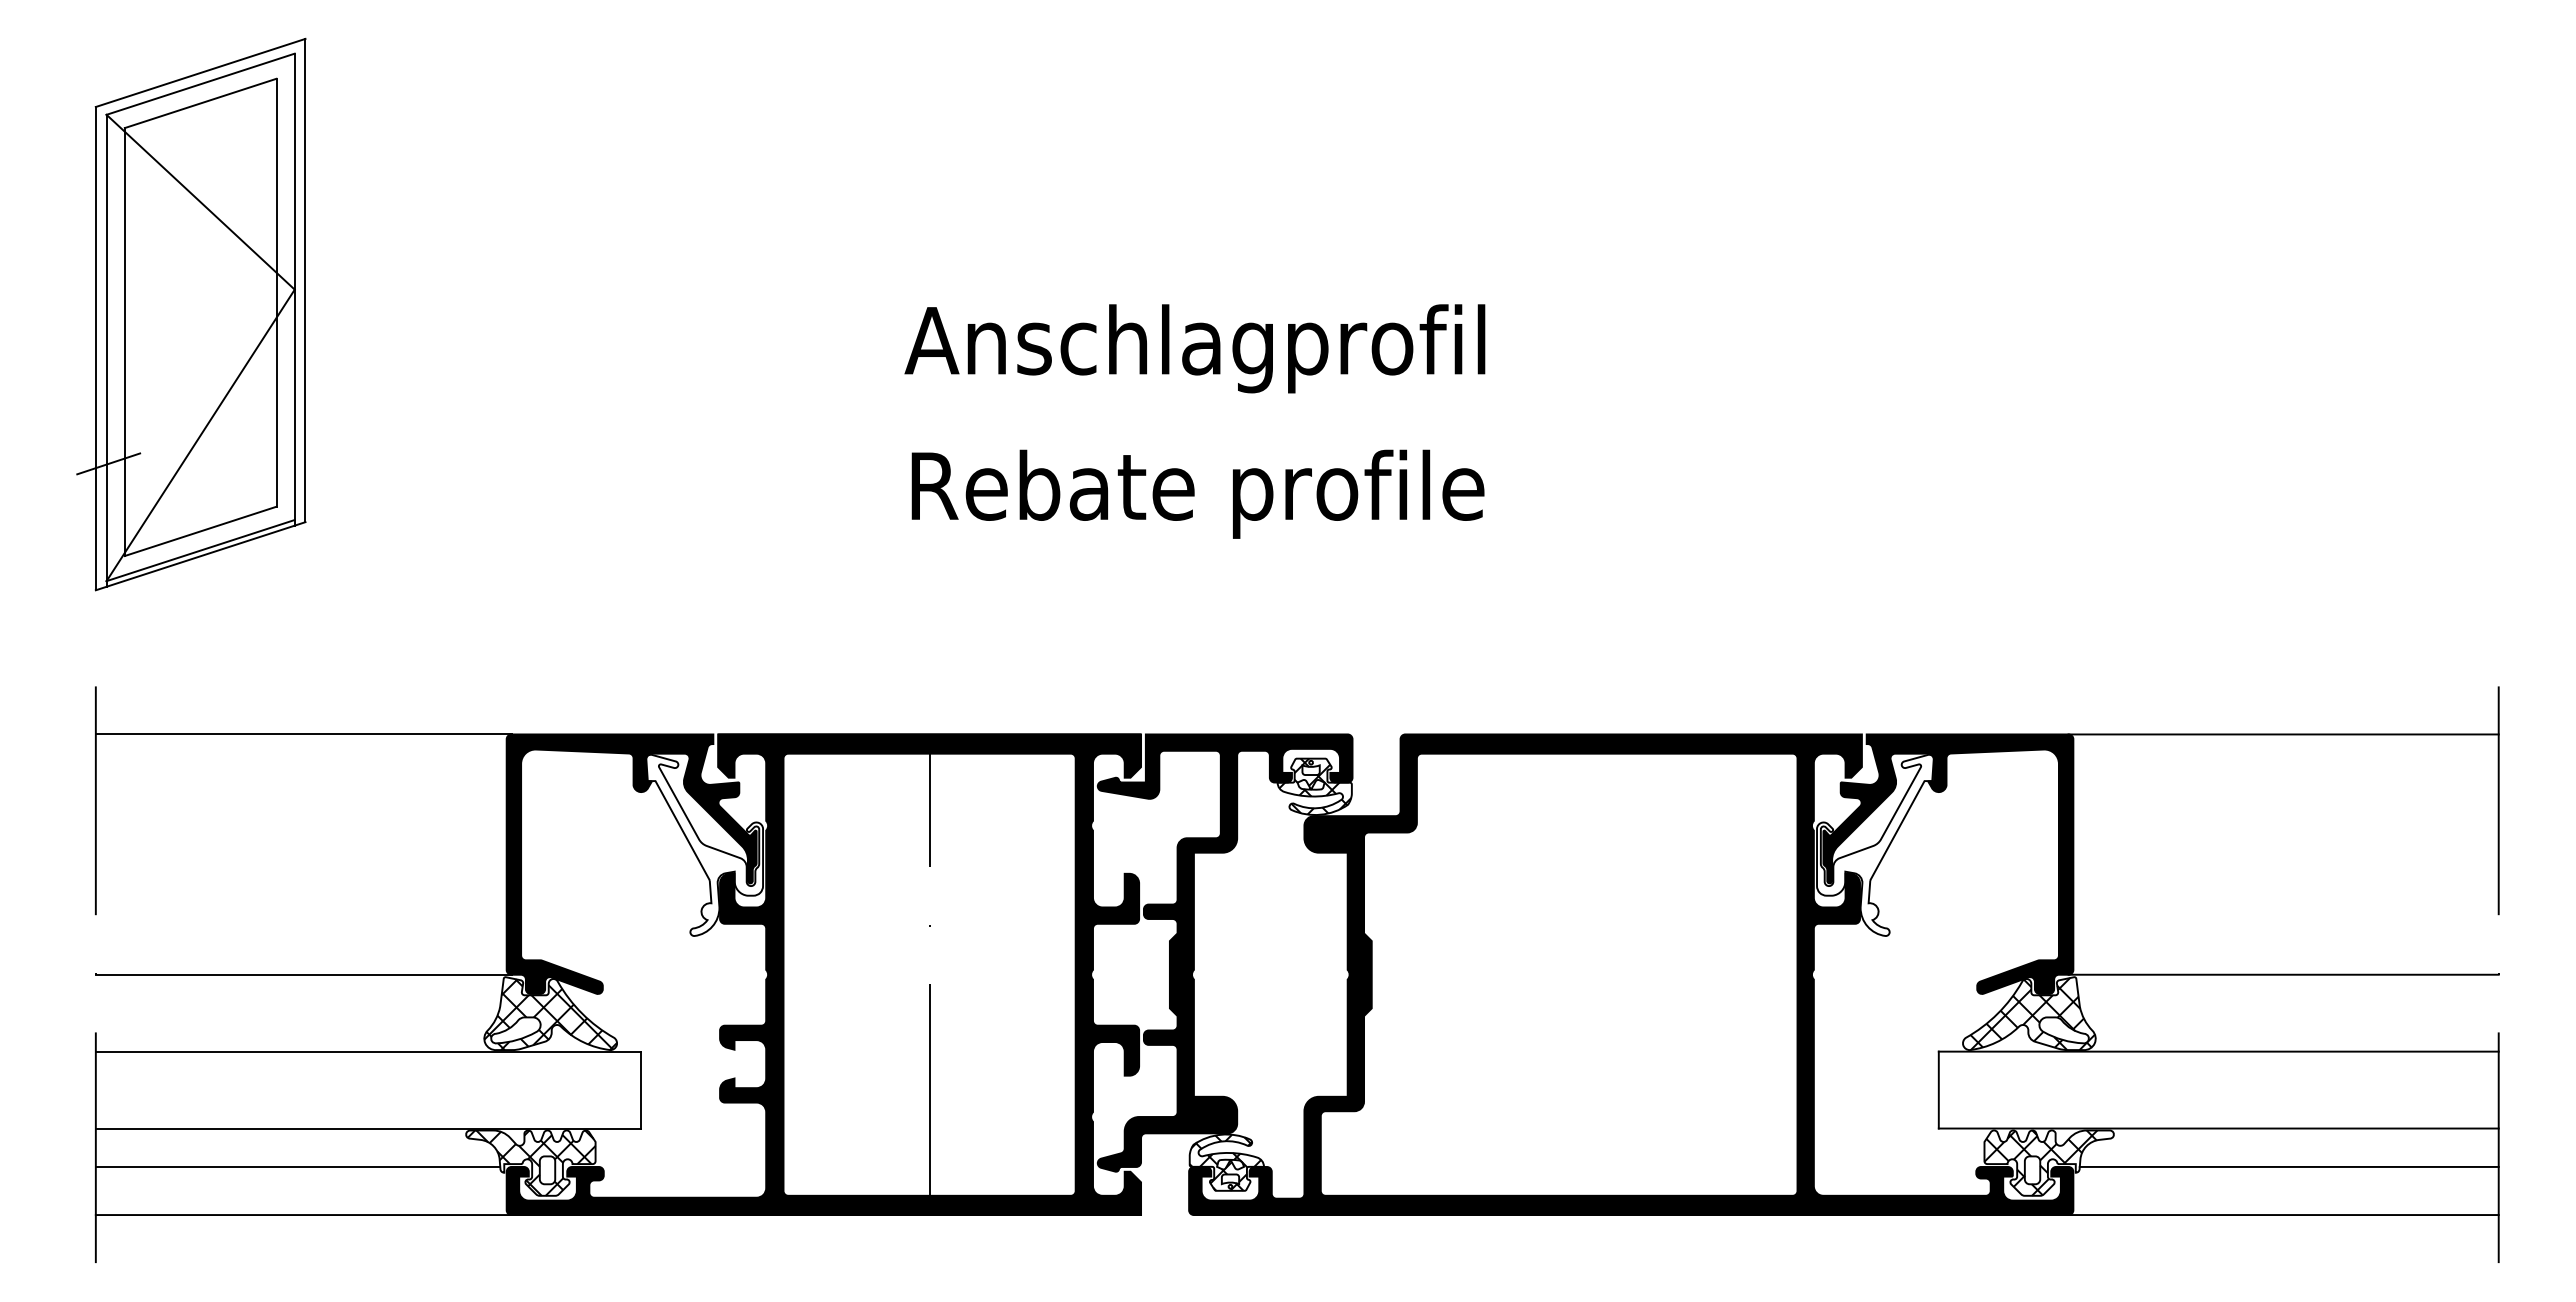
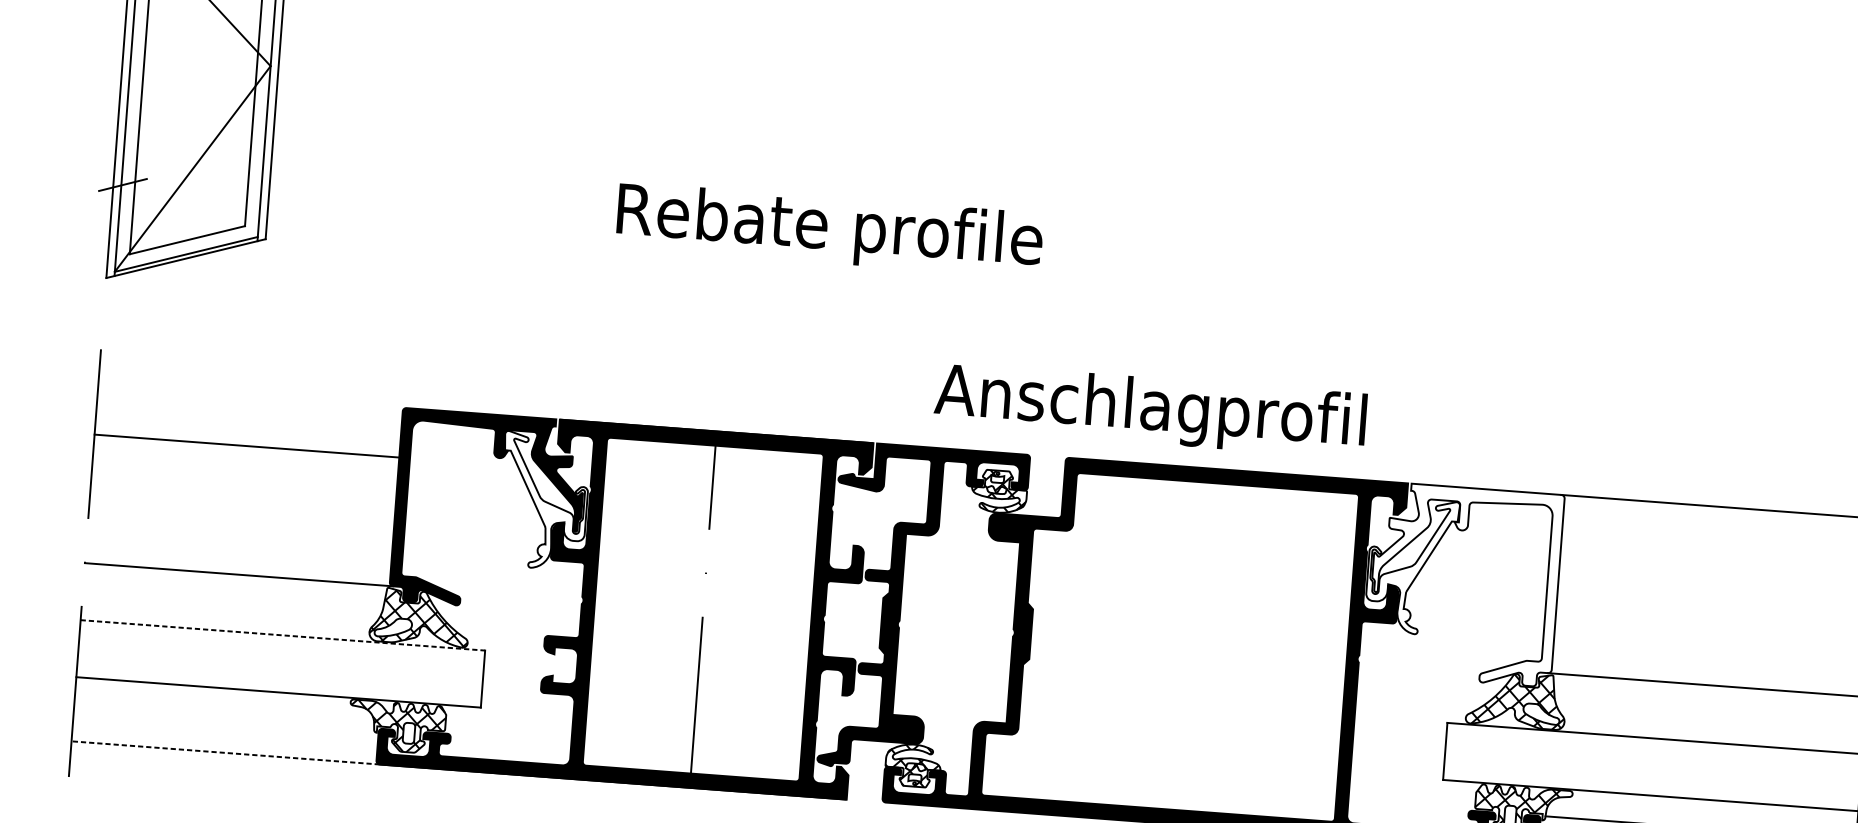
text: (1194, 348) -> (1149, 410), moved
text: (1197, 493) -> (829, 229), moved
line: (303, 734) -> (248, 446), moved
fill: (1948, 863) -> (1465, 583), removed
line: (368, 1051) -> (282, 635), solid -> dashed
line: (297, 1166) -> (223, 716), removed
line: (303, 1215) -> (225, 753), solid -> dashed

